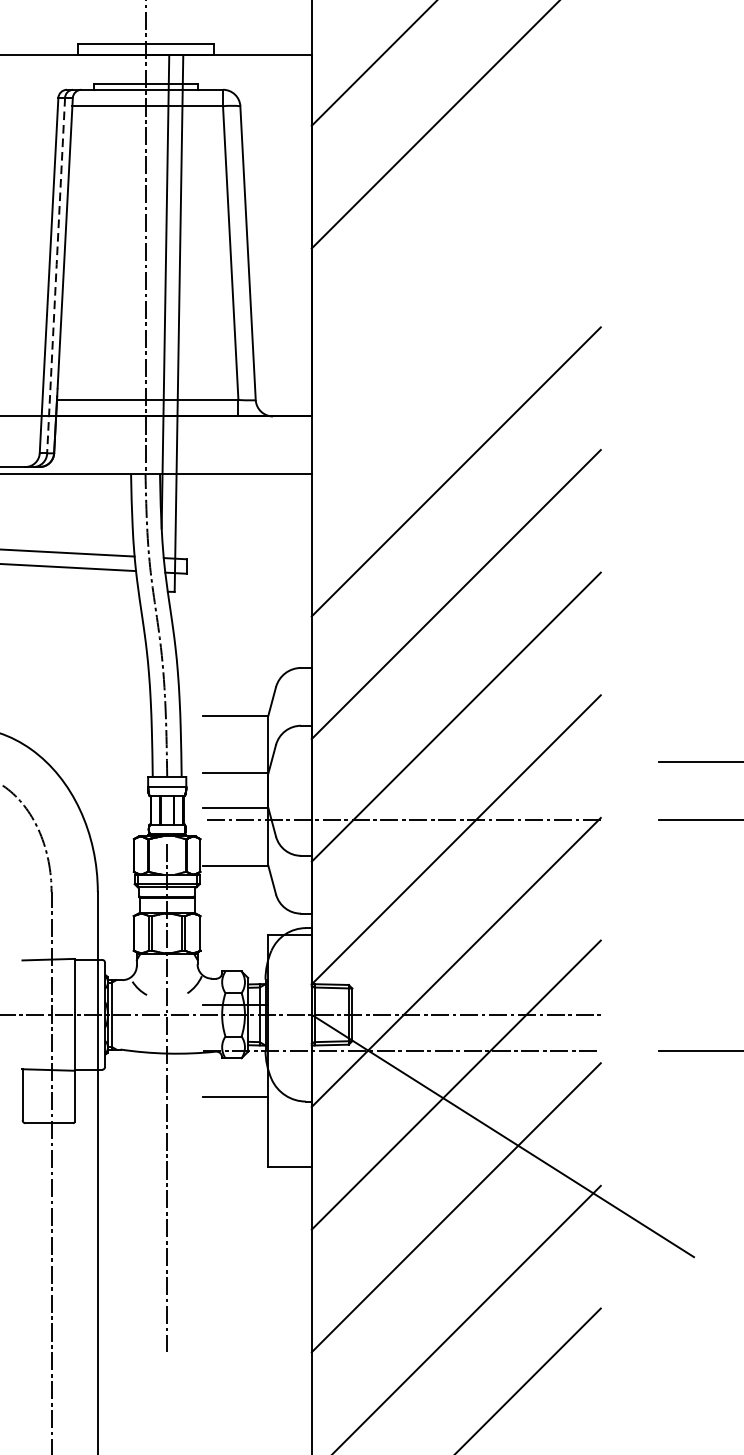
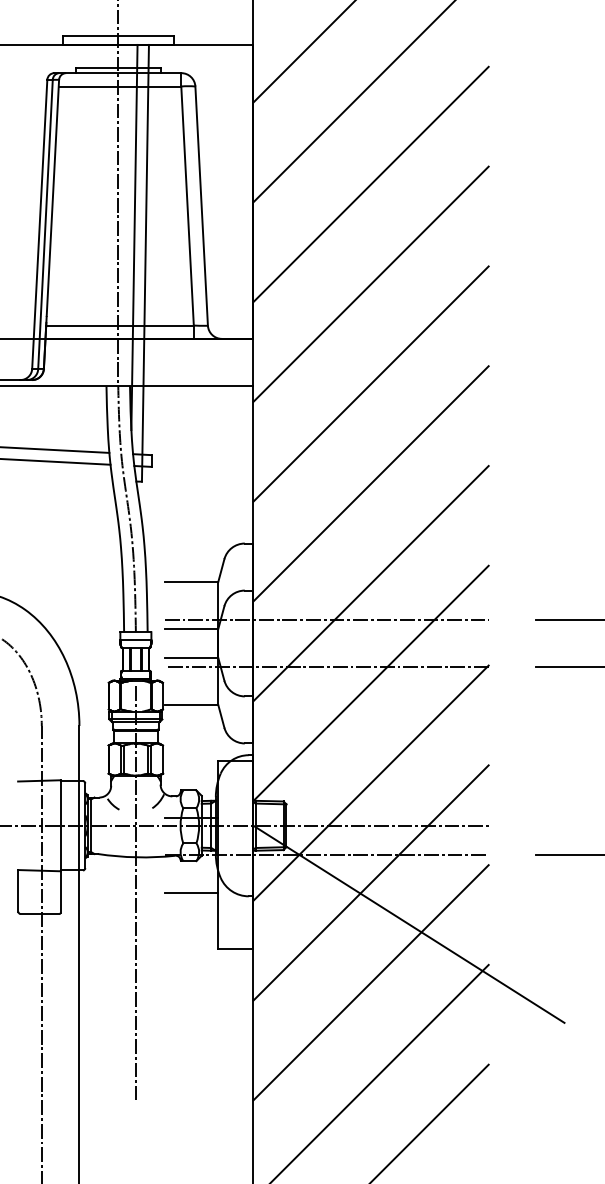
line: (455, 226) -> (370, 184), added
line: (56, 275) -> (45, 224), dashed -> solid
line: (455, 348) -> (370, 283), added
line: (401, 761) -> (326, 619), added

